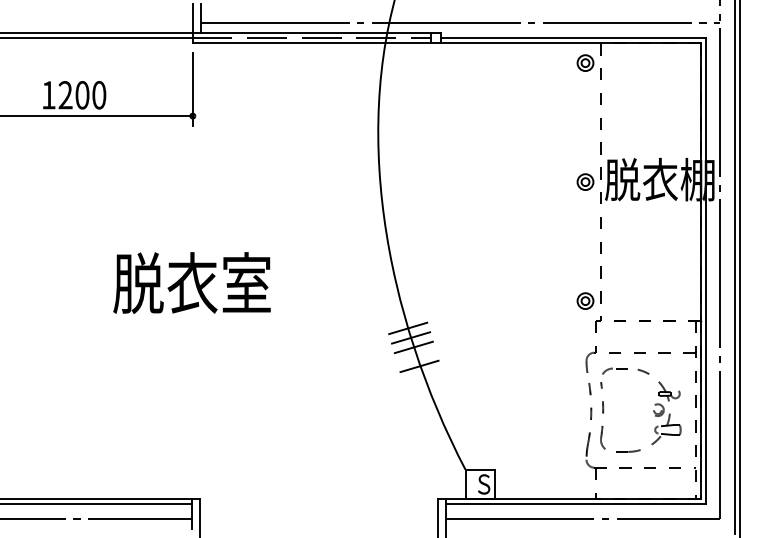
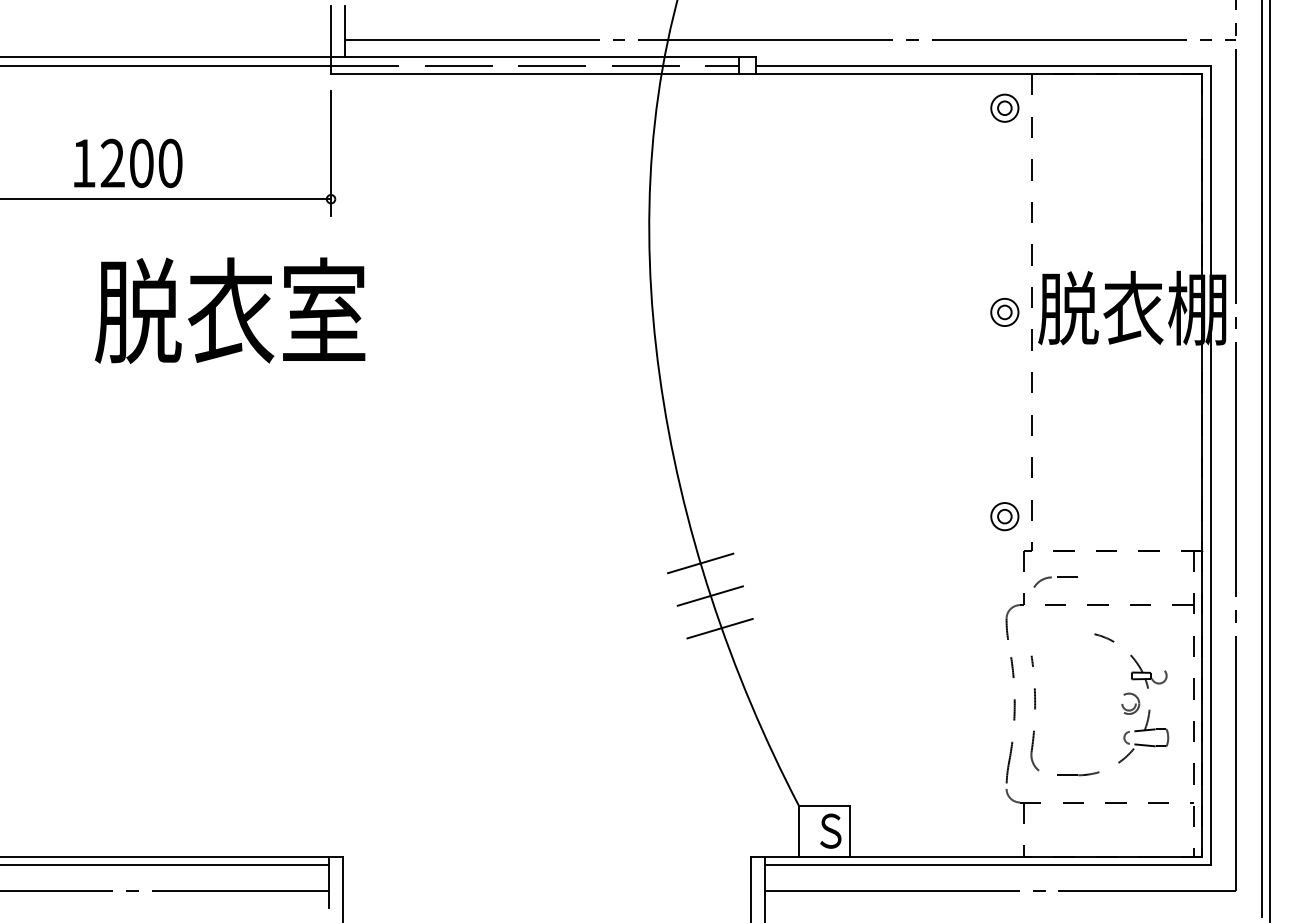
text: (191, 282) -> (229, 309), moved
line: (411, 337) -> (706, 579), removed
part: (614, 370) -> (1054, 580), moved

